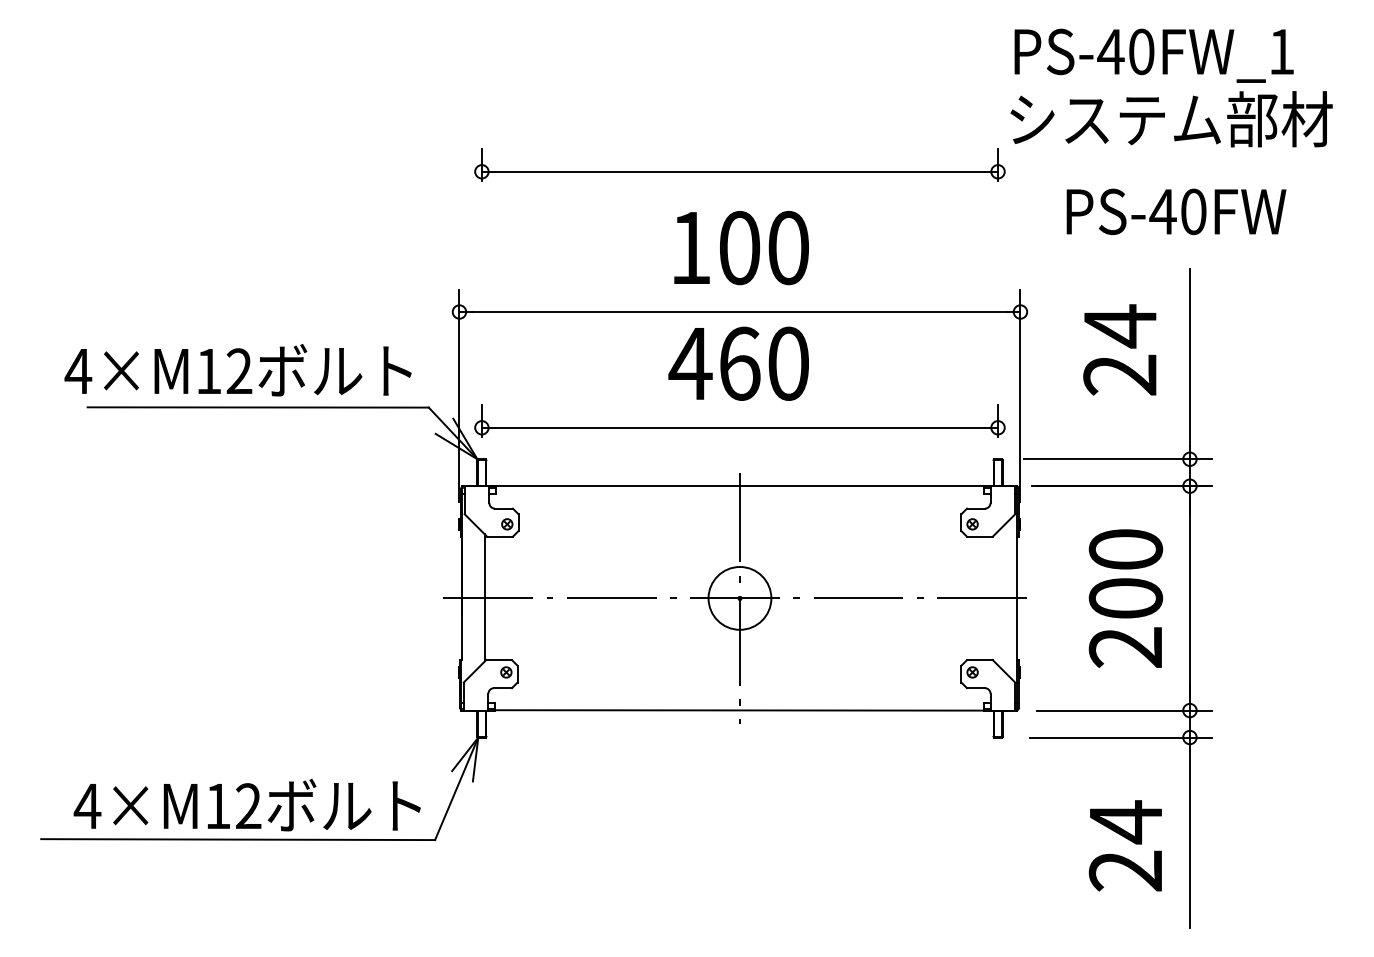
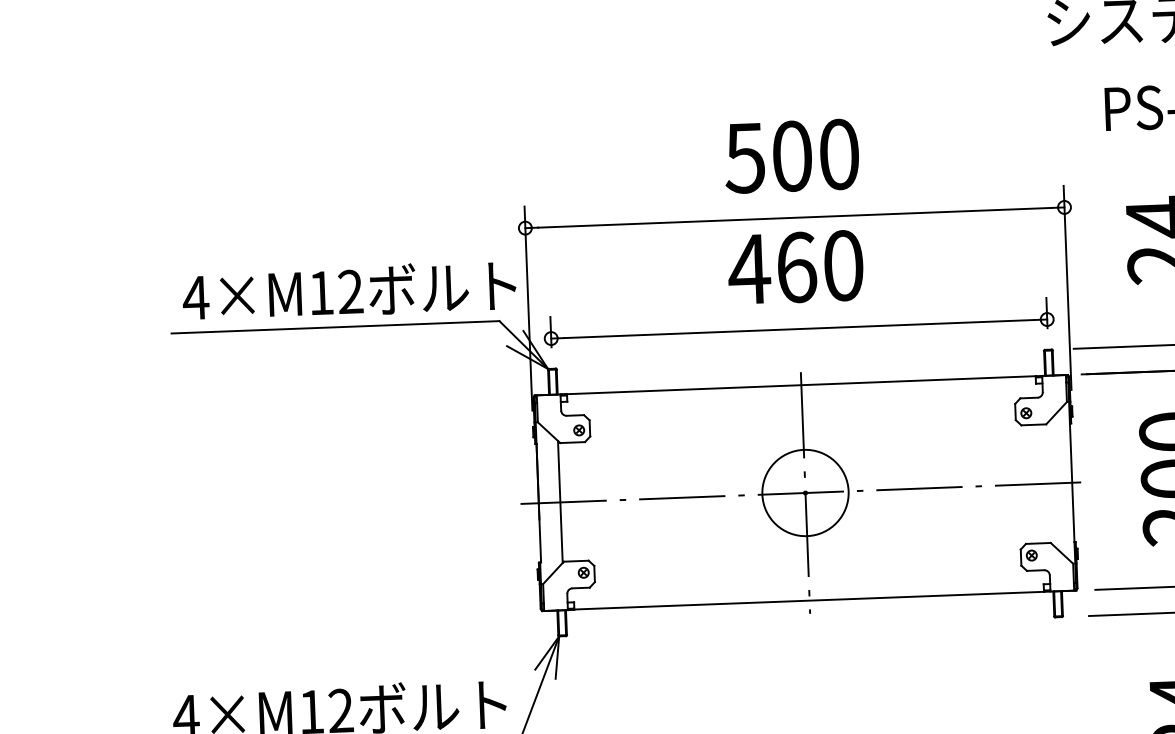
part: (739, 171) -> (789, 82), removed
text: (689, 248) -> (744, 158), 100 -> 500
text: (237, 370) -> (348, 291), moved
circle: (739, 598) -> (805, 493), size x1.43

